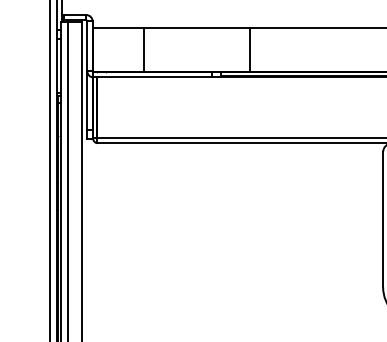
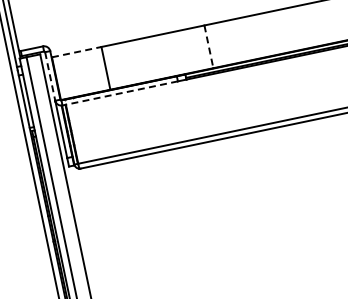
line: (118, 27) -> (76, 51), solid -> dashed
line: (87, 46) -> (50, 76), solid -> dashed
line: (249, 50) -> (208, 47), solid -> dashed
line: (152, 77) -> (119, 93), solid -> dashed

